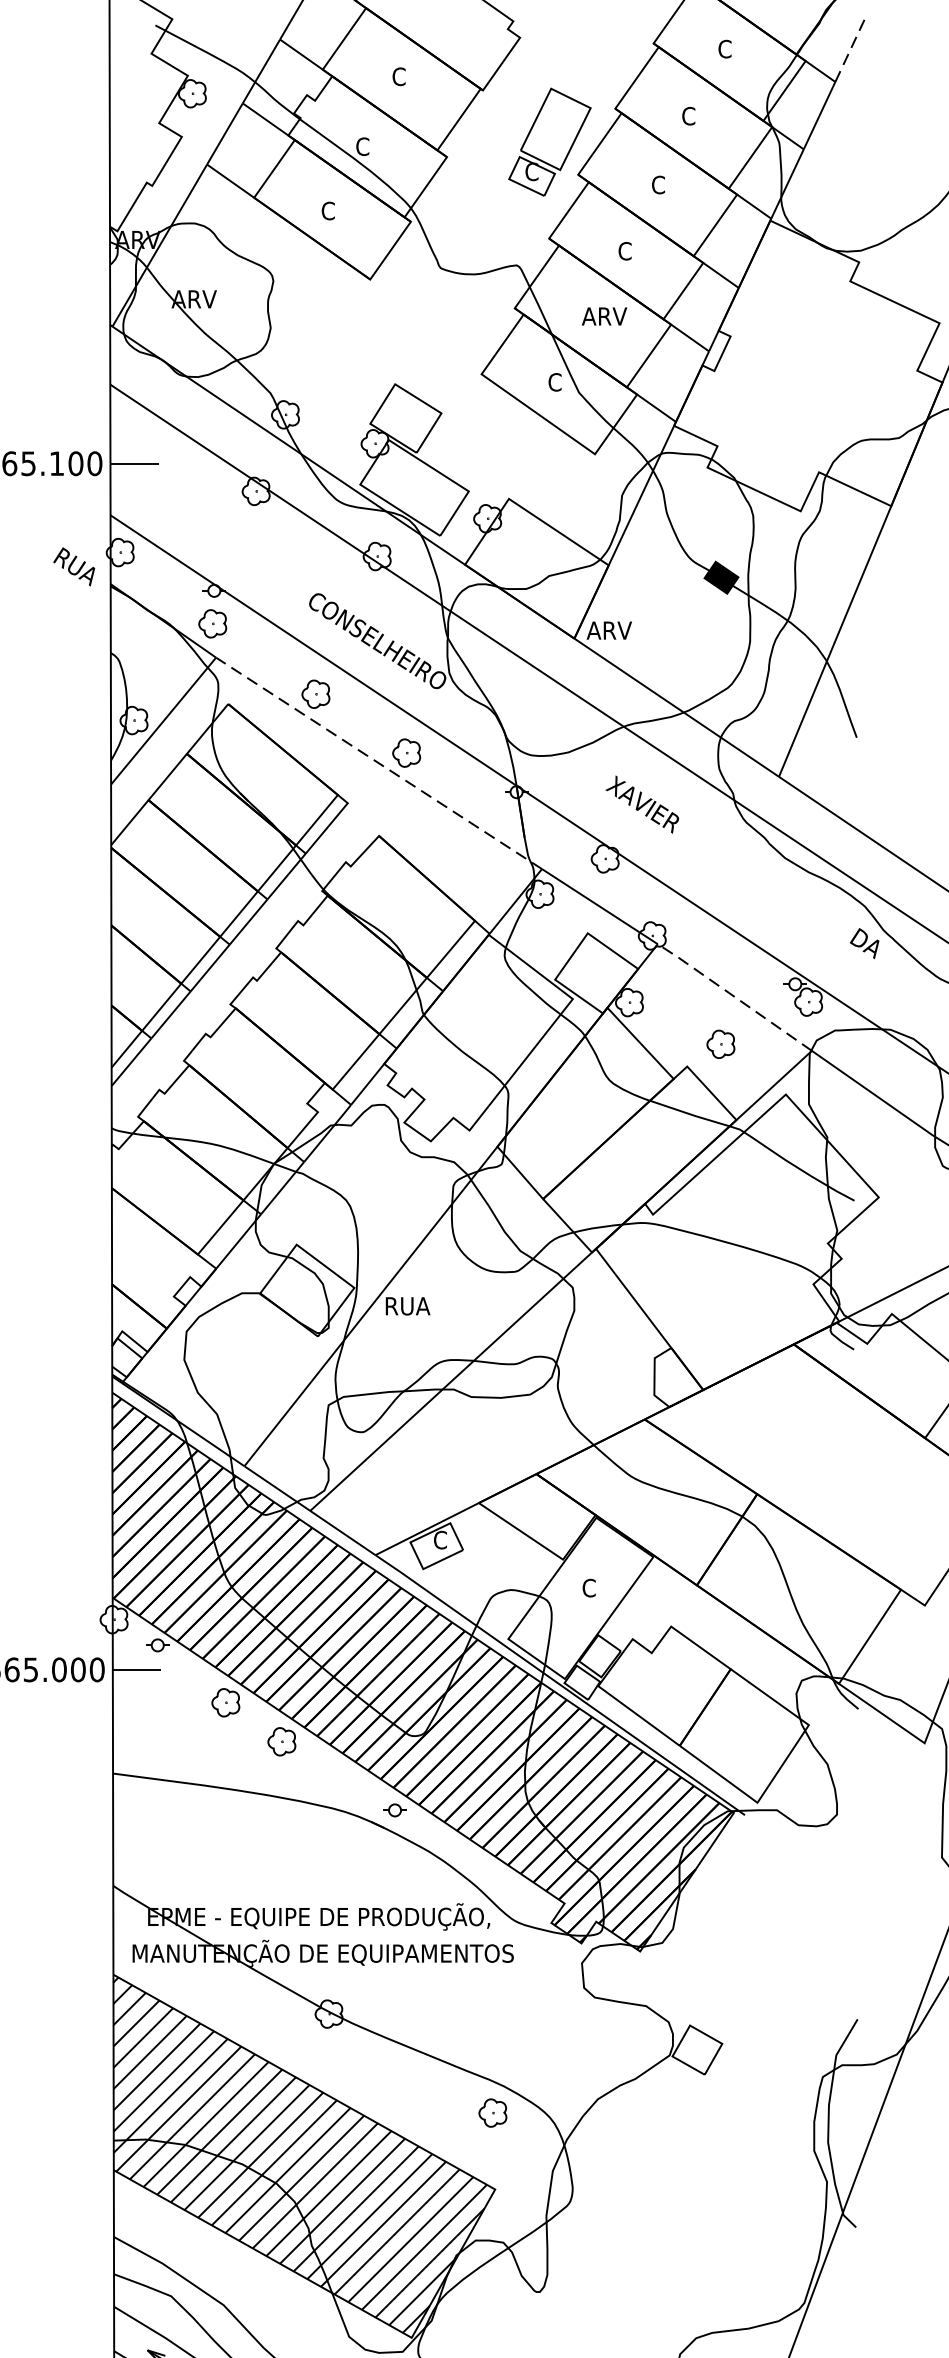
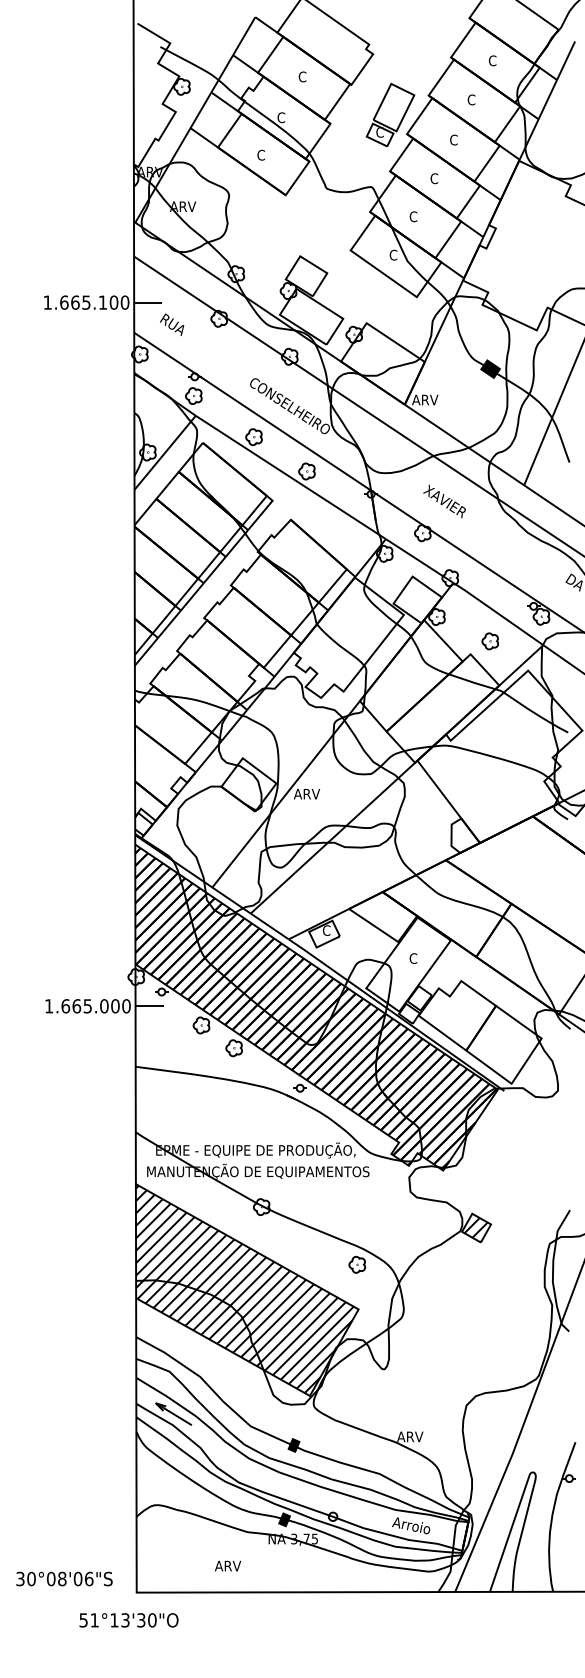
line: (851, 48) -> (566, 60), dashed -> solid
text: (604, 316) -> (422, 216), ARV -> C
text: (75, 566) -> (172, 324), moved
line: (376, 761) -> (289, 476), dashed -> solid
line: (733, 996) -> (497, 613), dashed -> solid
text: (405, 1305) -> (306, 793), RUA -> ARV
hatch: (695, 2054) -> (475, 1230), added

